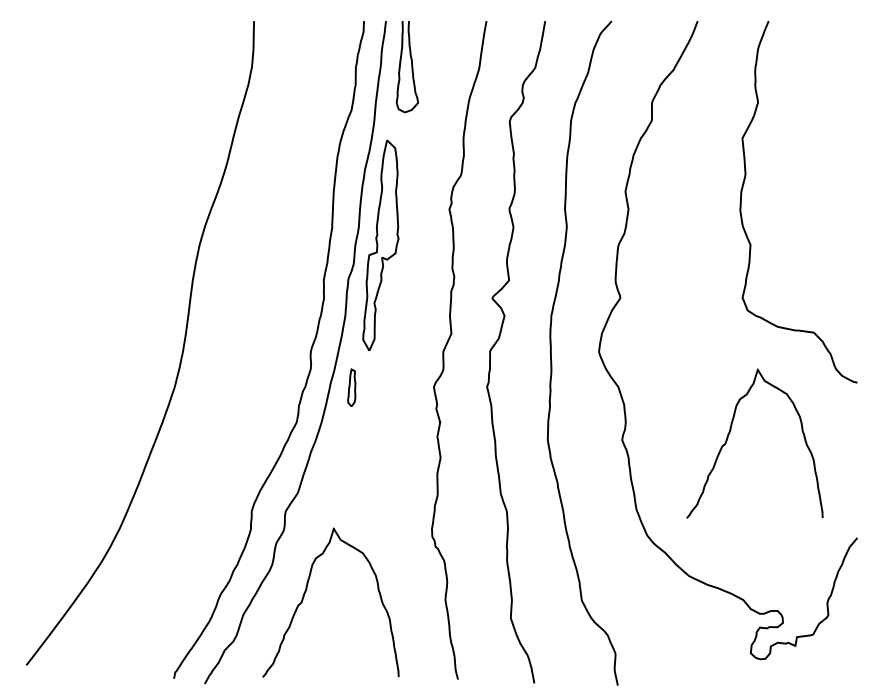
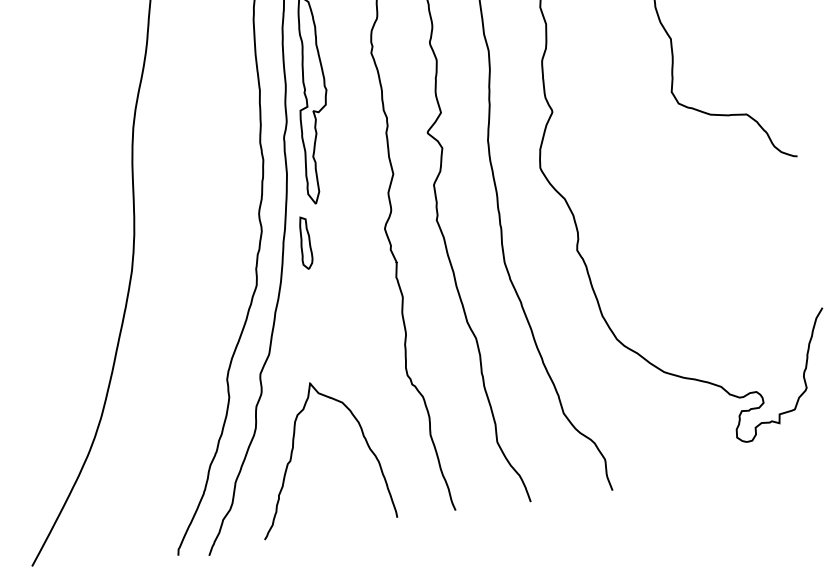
part: (351, 387) -> (304, 242), size x1.43
curve: (729, 435) -> (681, 228), removed

